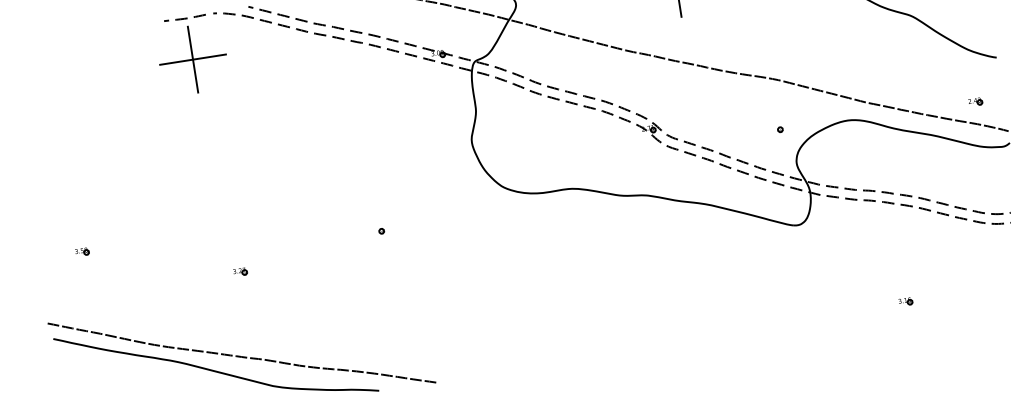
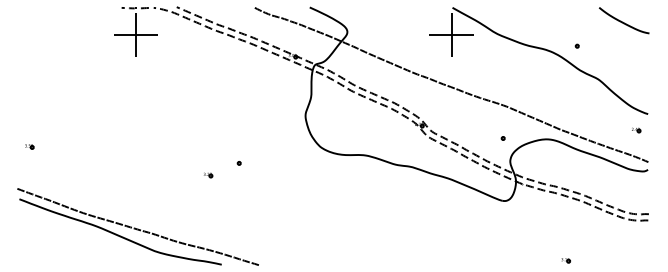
part: (975, 102) -> (636, 130), moved
part: (82, 251) -> (29, 146), moved
part: (240, 272) -> (208, 175), moved

